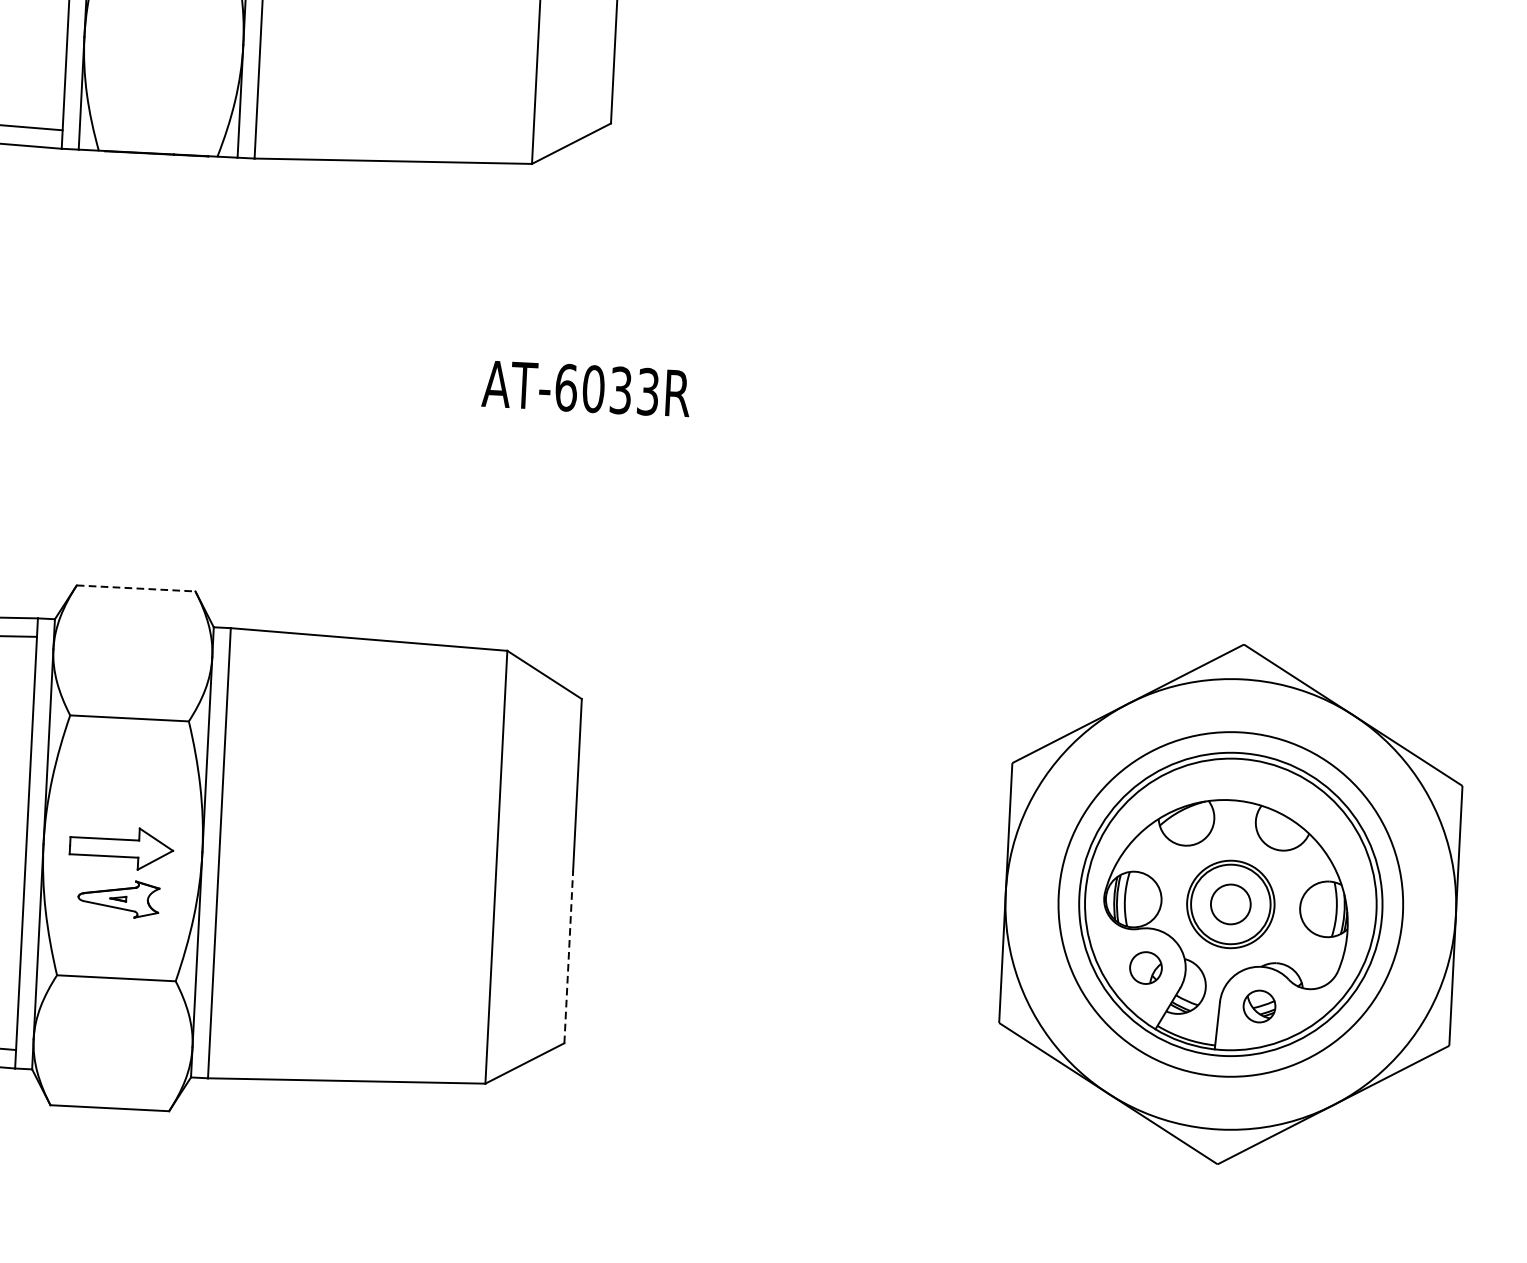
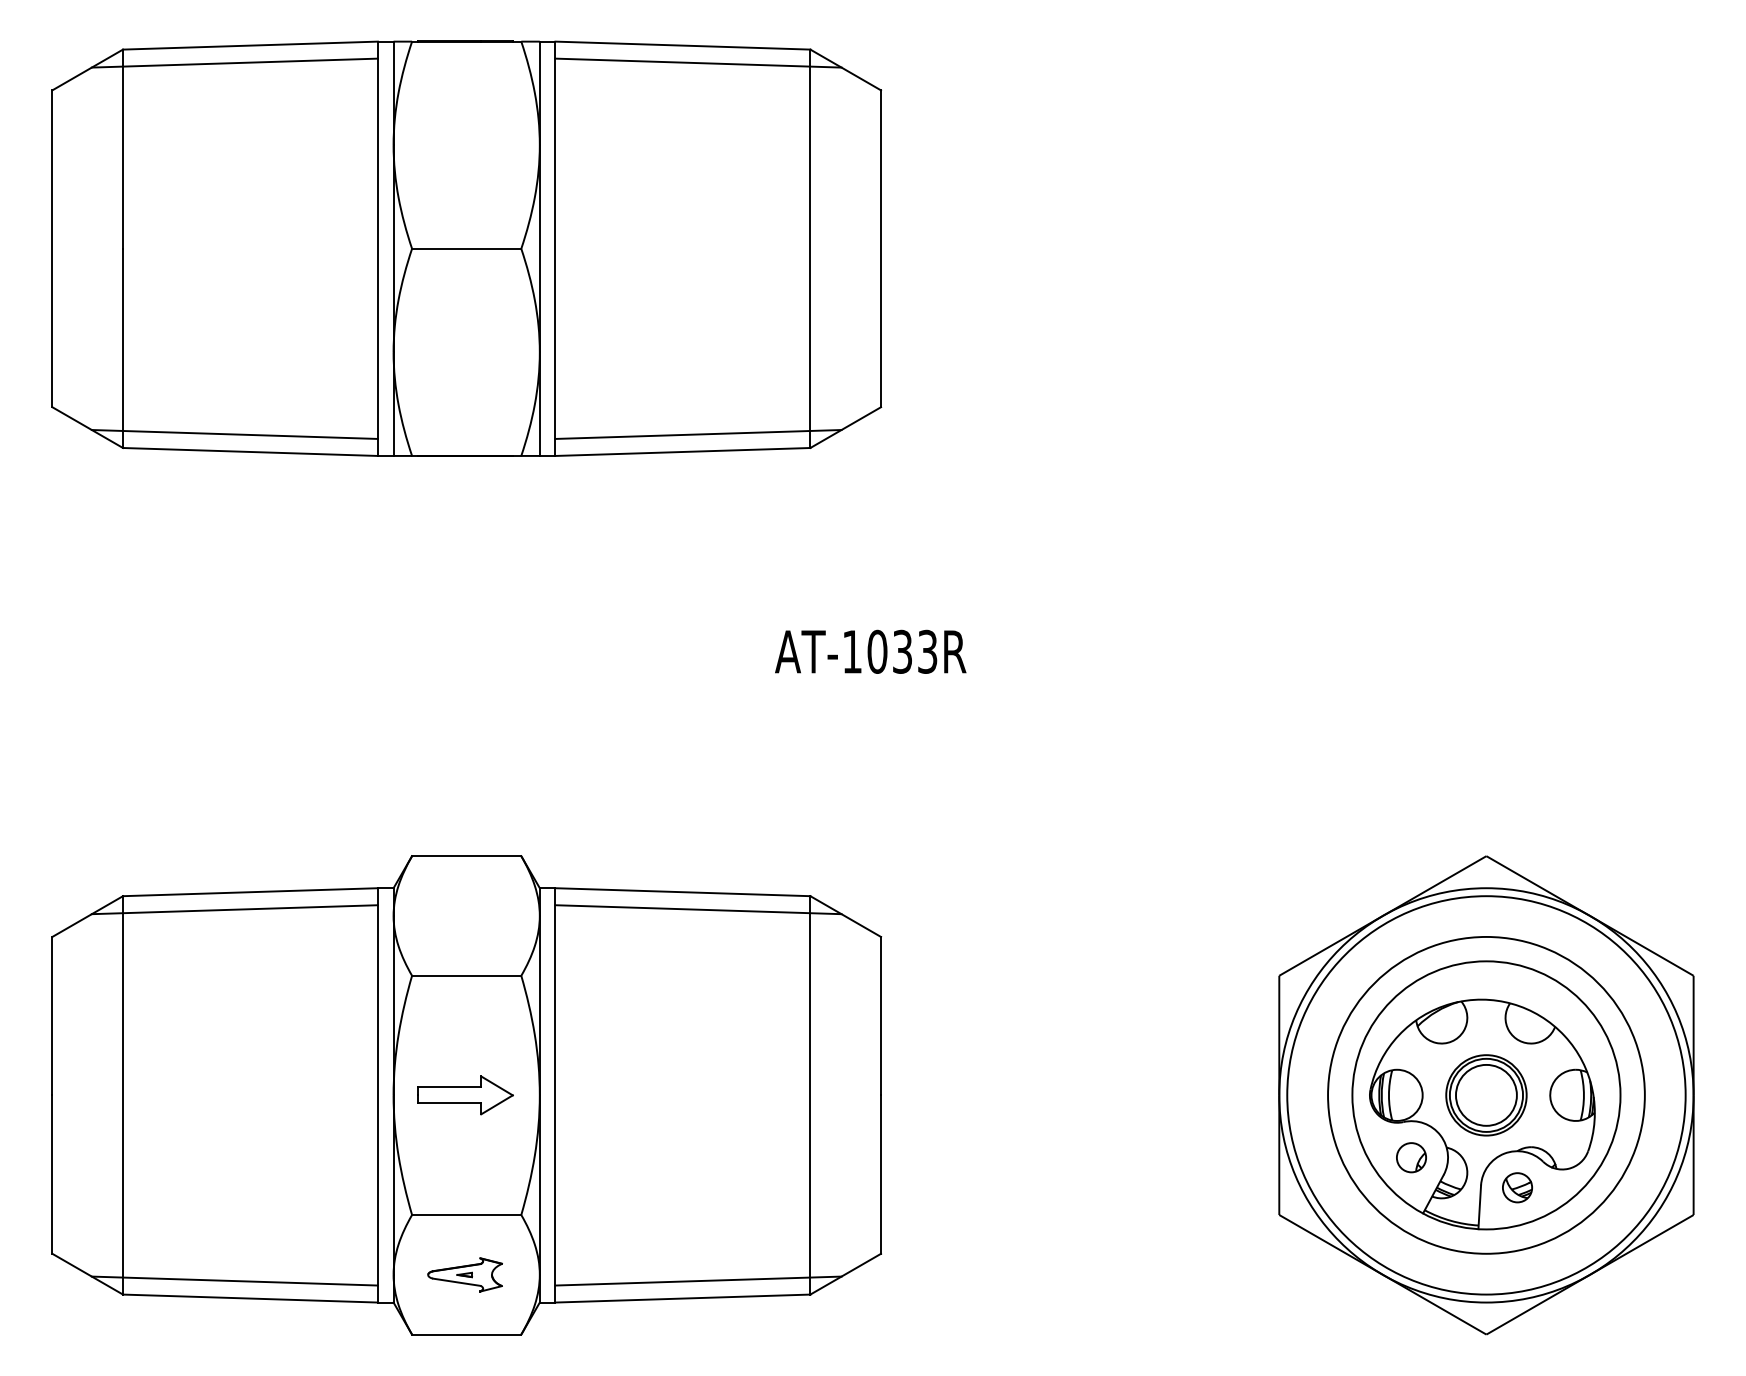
line: (411, 143) -> (698, 434), added
text: (566, 387) -> (852, 651), AT-6033R -> AT-1033R
line: (135, 588) -> (466, 856), dashed -> solid
line: (385, 659) -> (698, 909), added
part: (118, 898) -> (464, 1274), moved
circle: (1229, 903) -> (1485, 1094), size x1.67
circle: (1230, 904) -> (1486, 1095), size x1.43
line: (569, 957) -> (881, 1174), dashed -> solid
line: (364, 1062) -> (698, 1280), added

